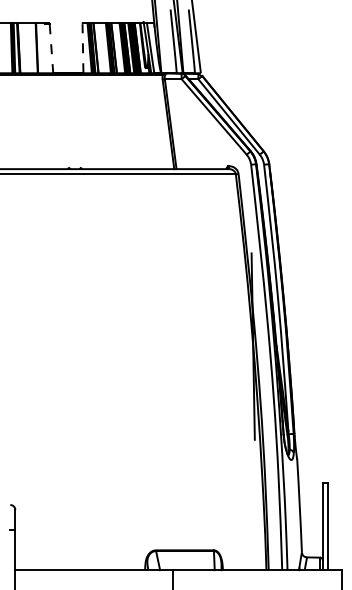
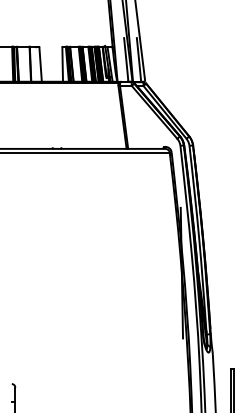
line: (51, 48) -> (40, 64), dashed -> solid
line: (82, 48) -> (62, 64), dashed -> solid

